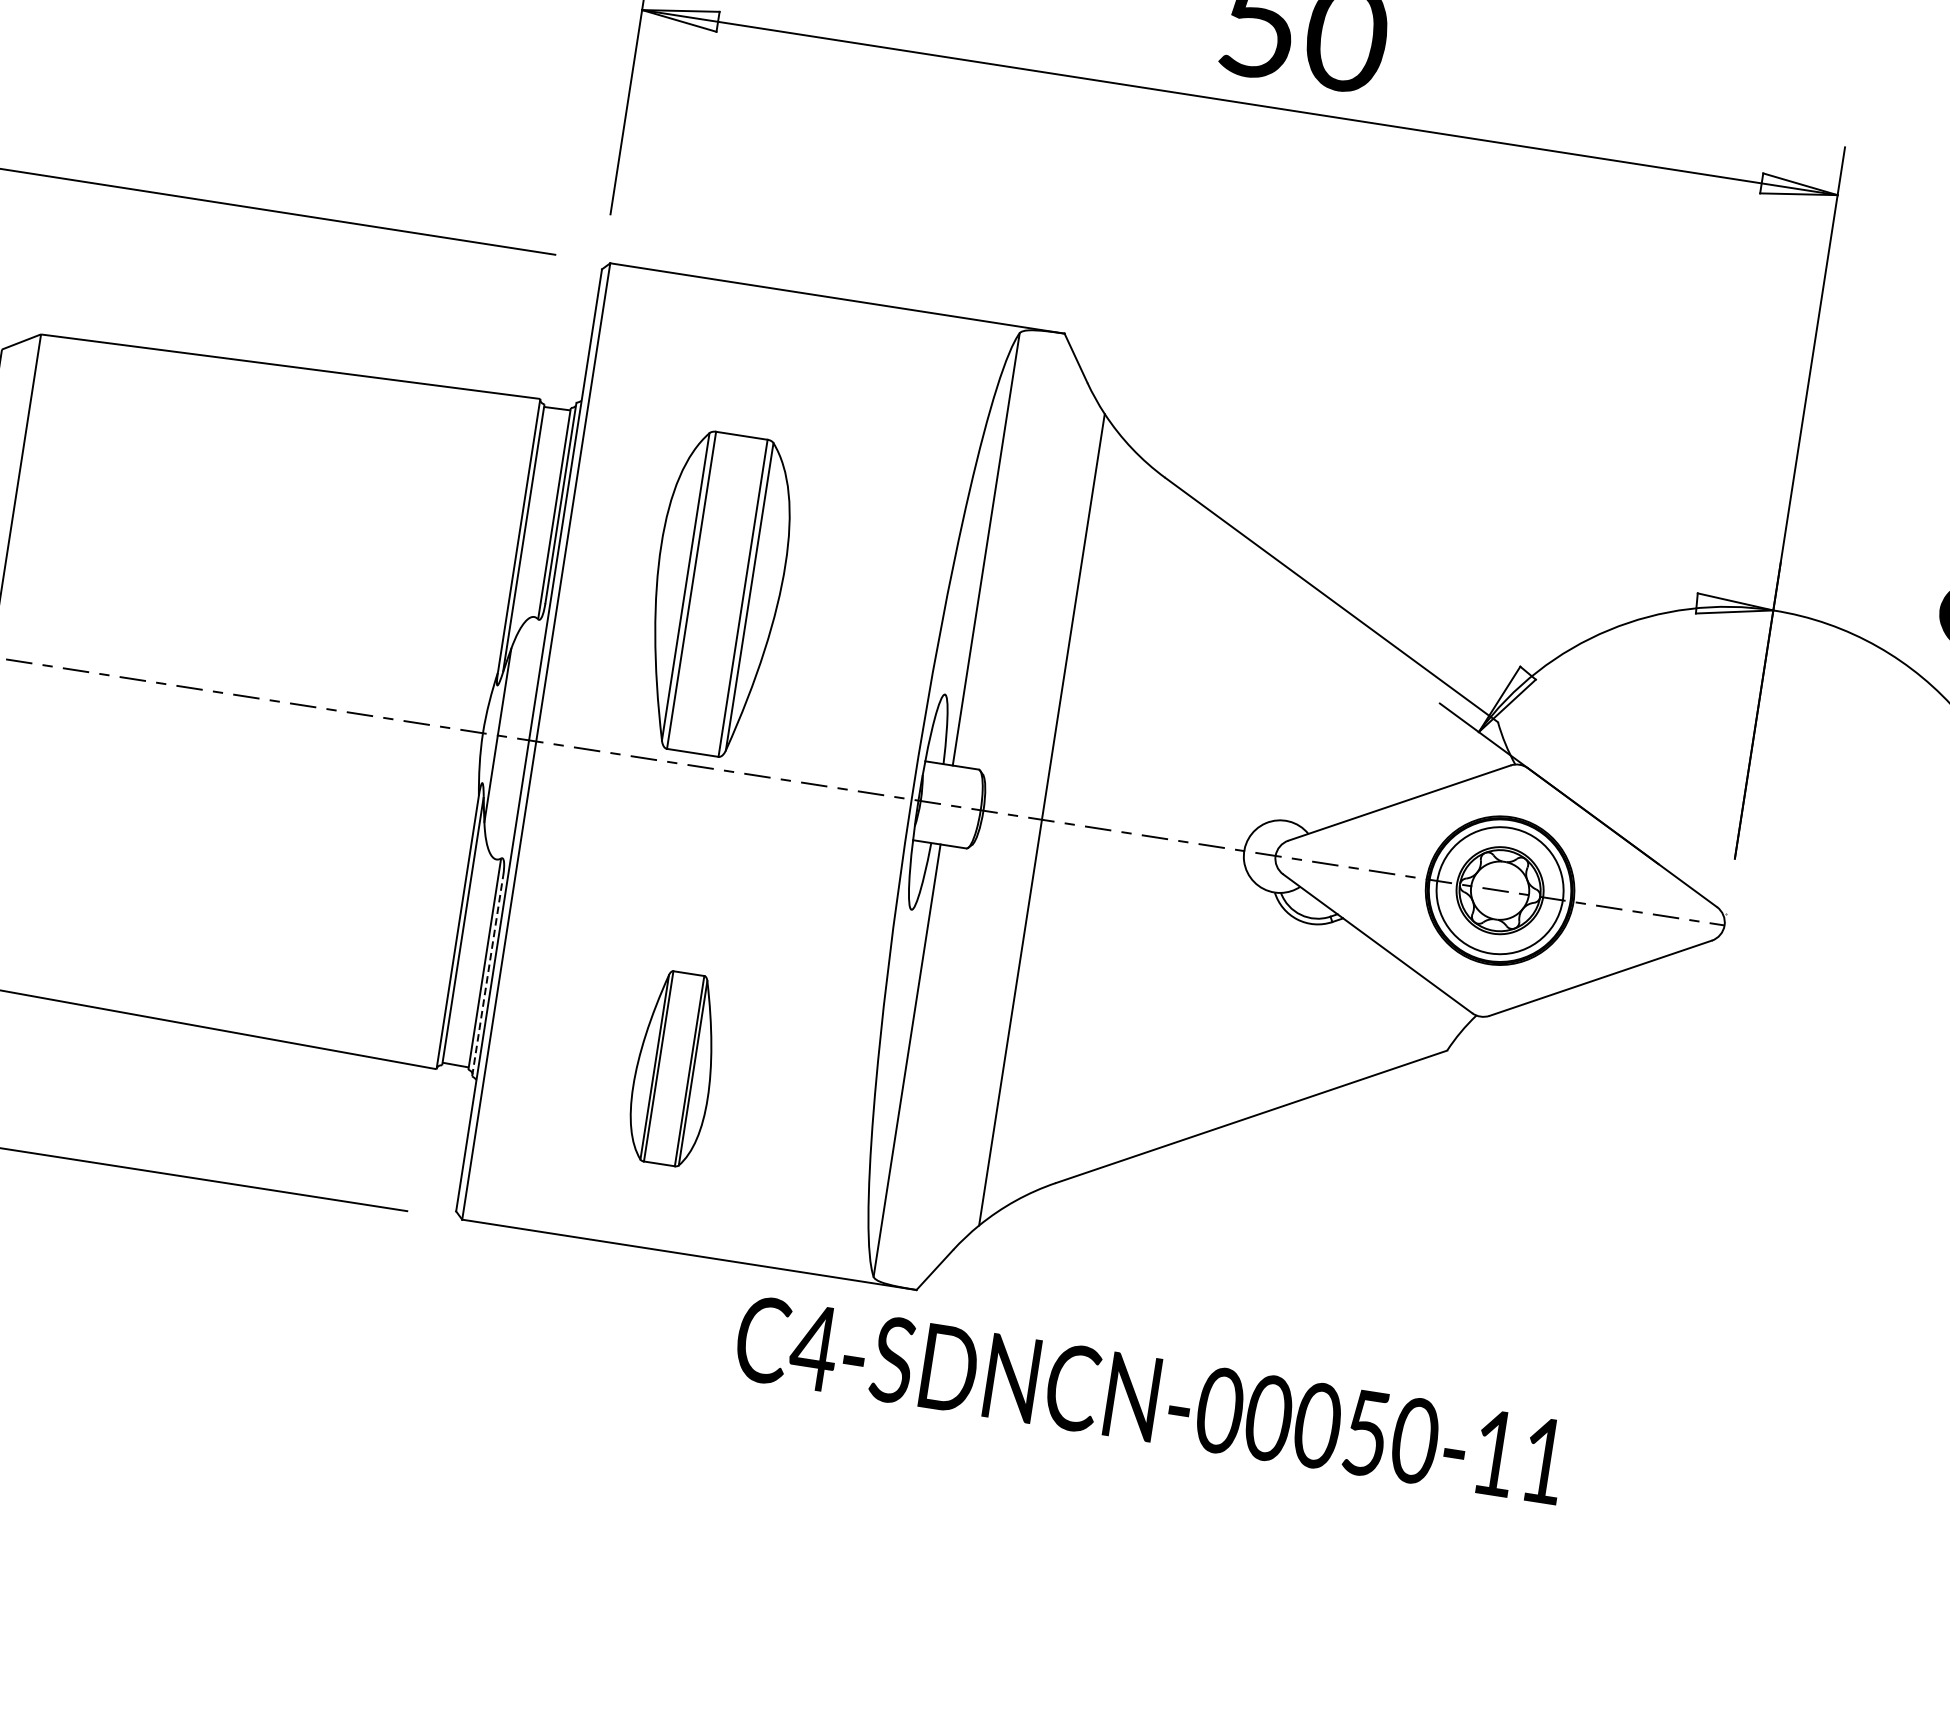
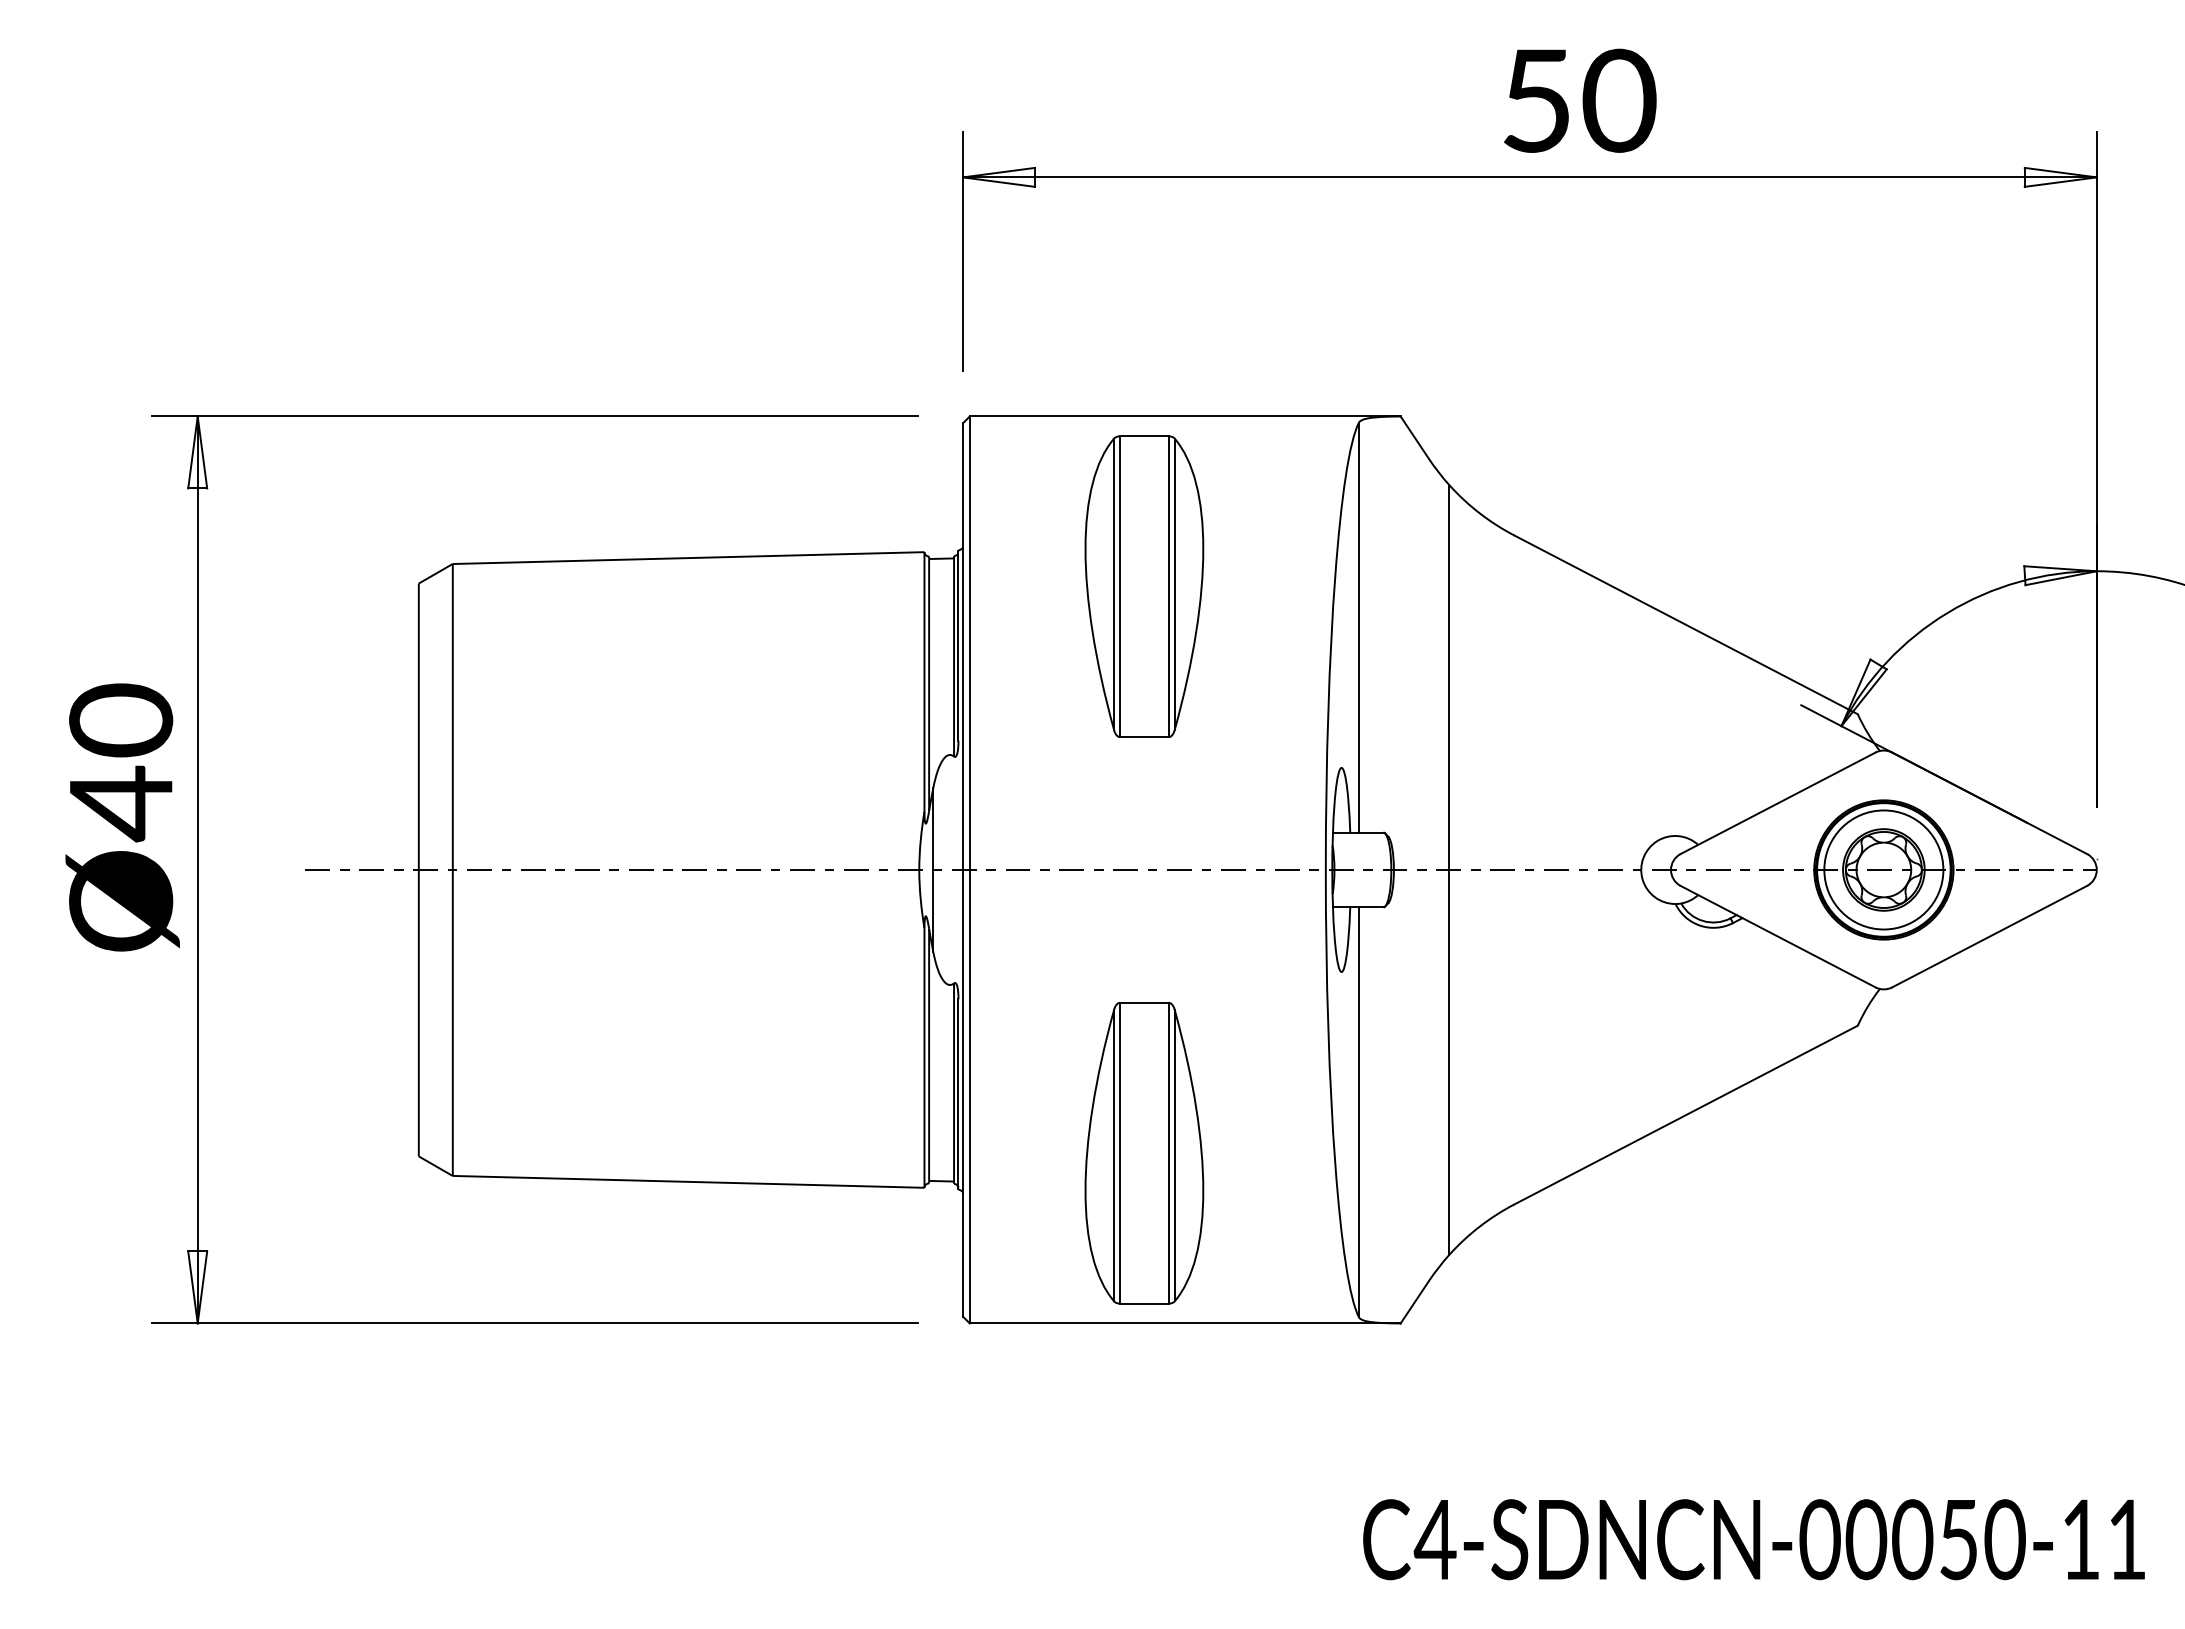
part: (717, 594) -> (1144, 586), moved
line: (487, 975) -> (958, 1093), dashed -> solid
part: (674, 1068) -> (1144, 1153), size x1.67
text: (1149, 1399) -> (1753, 1539), moved

